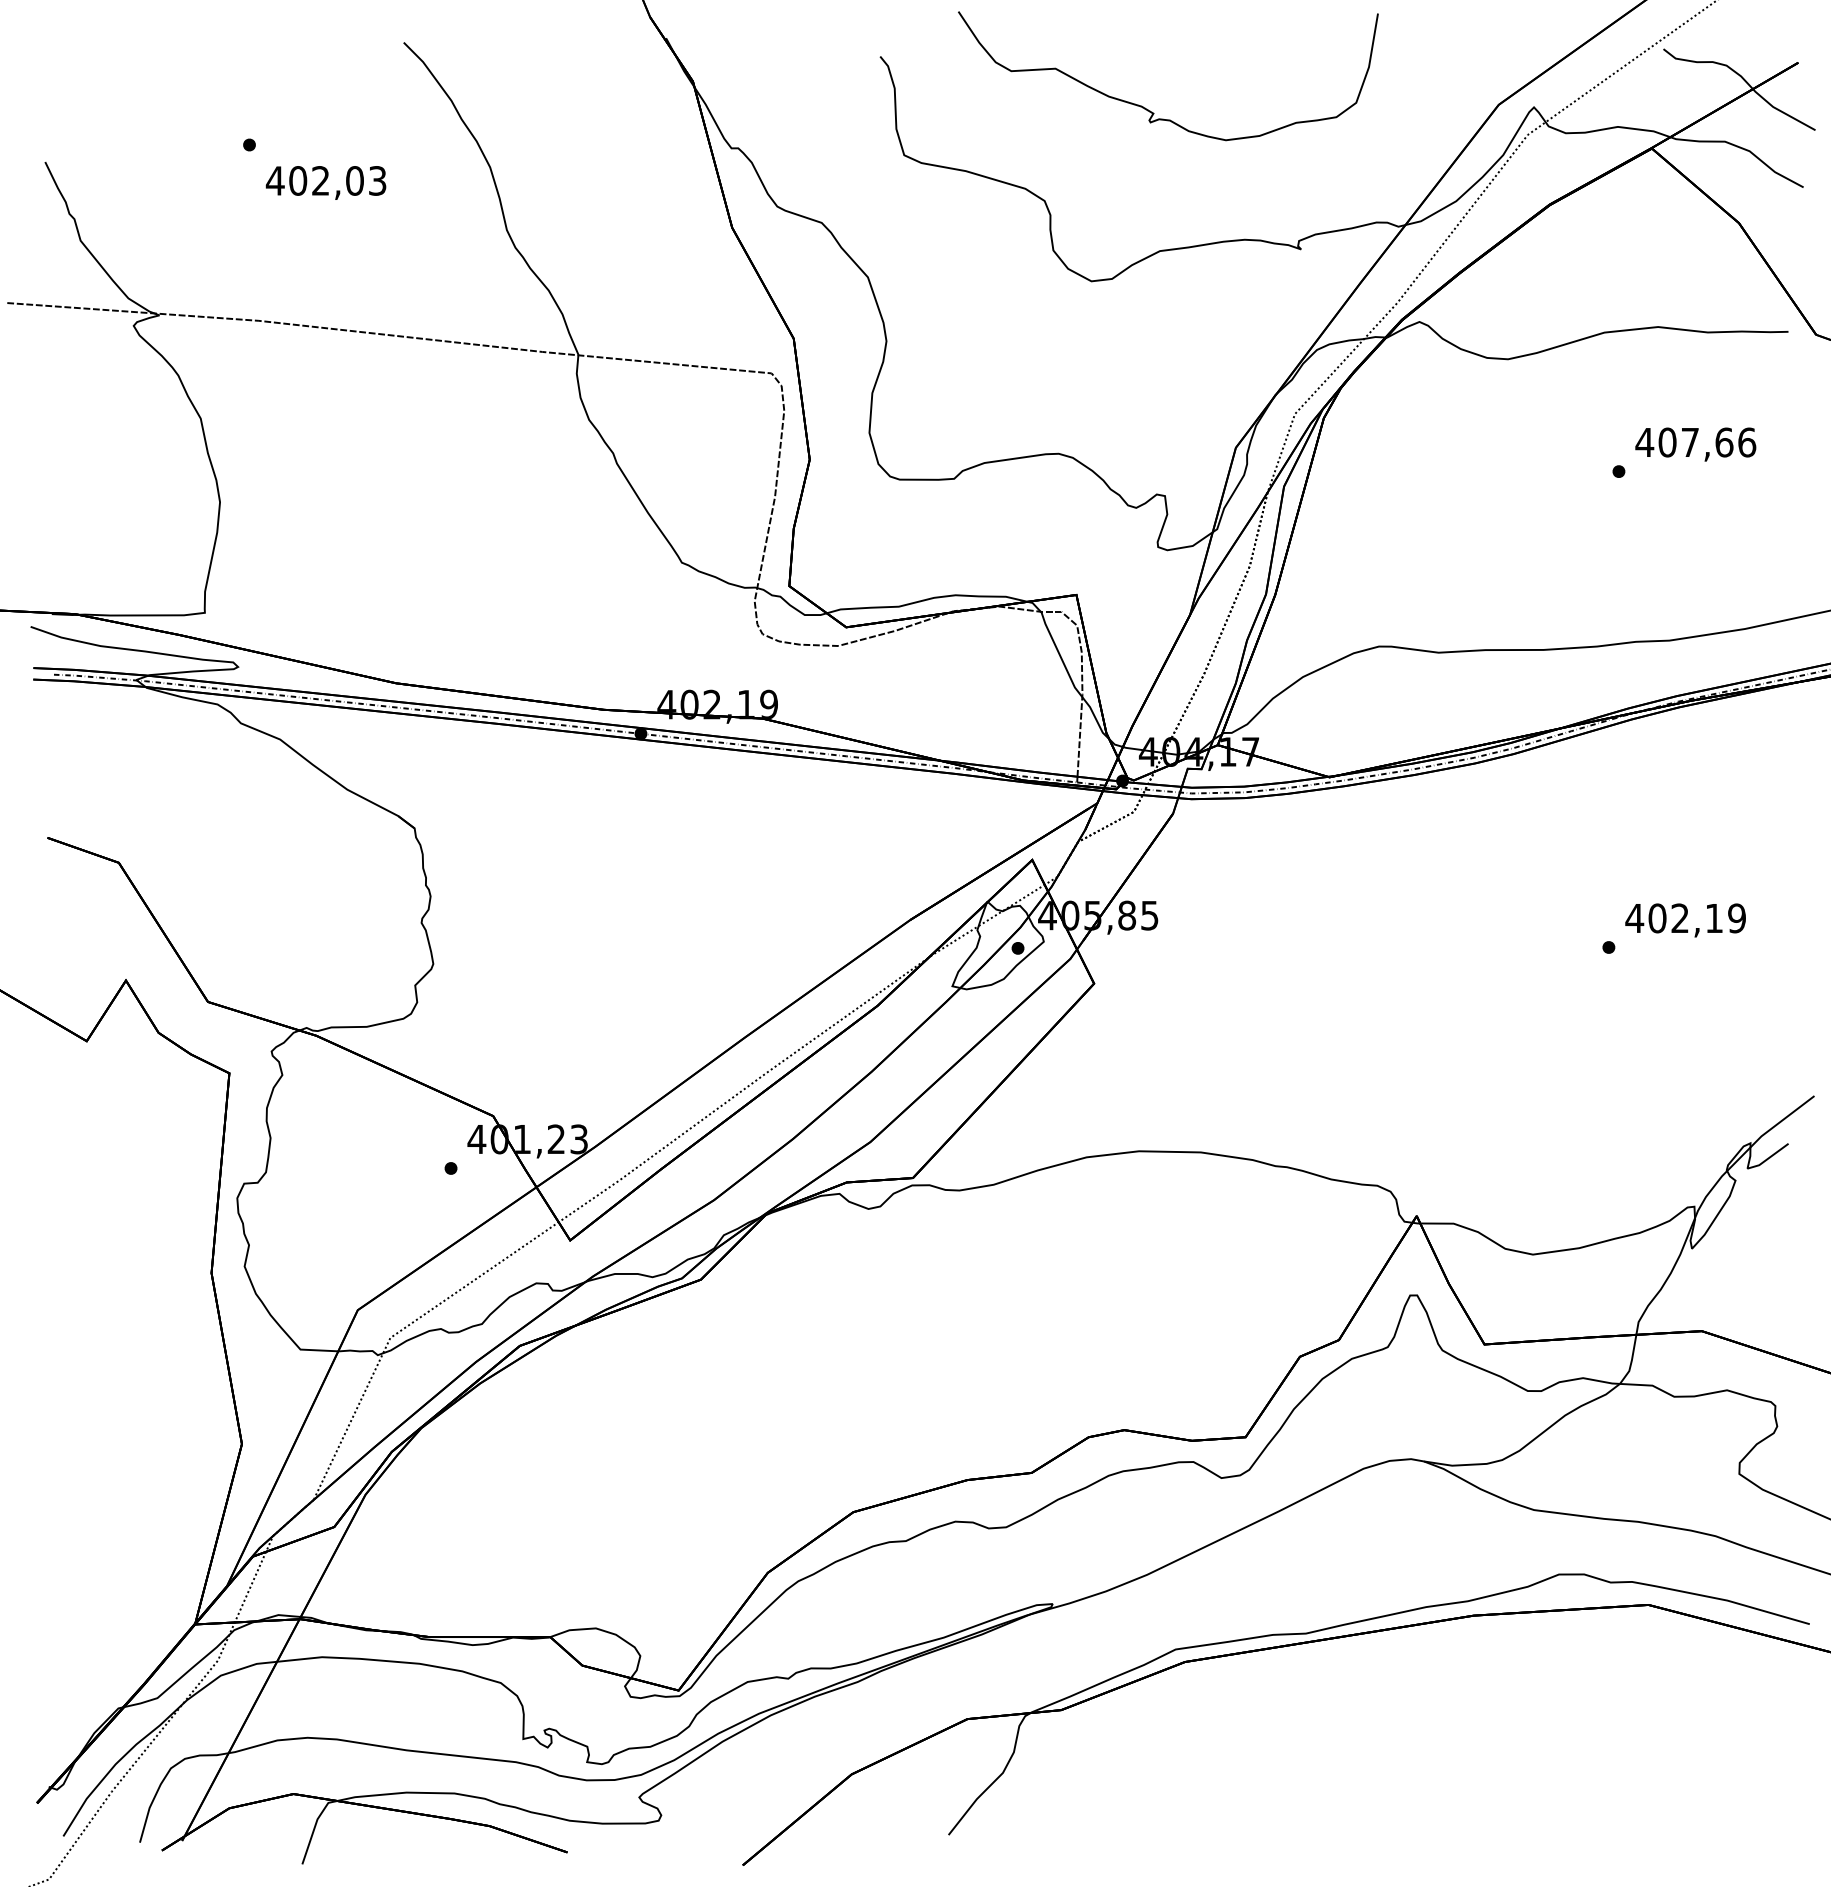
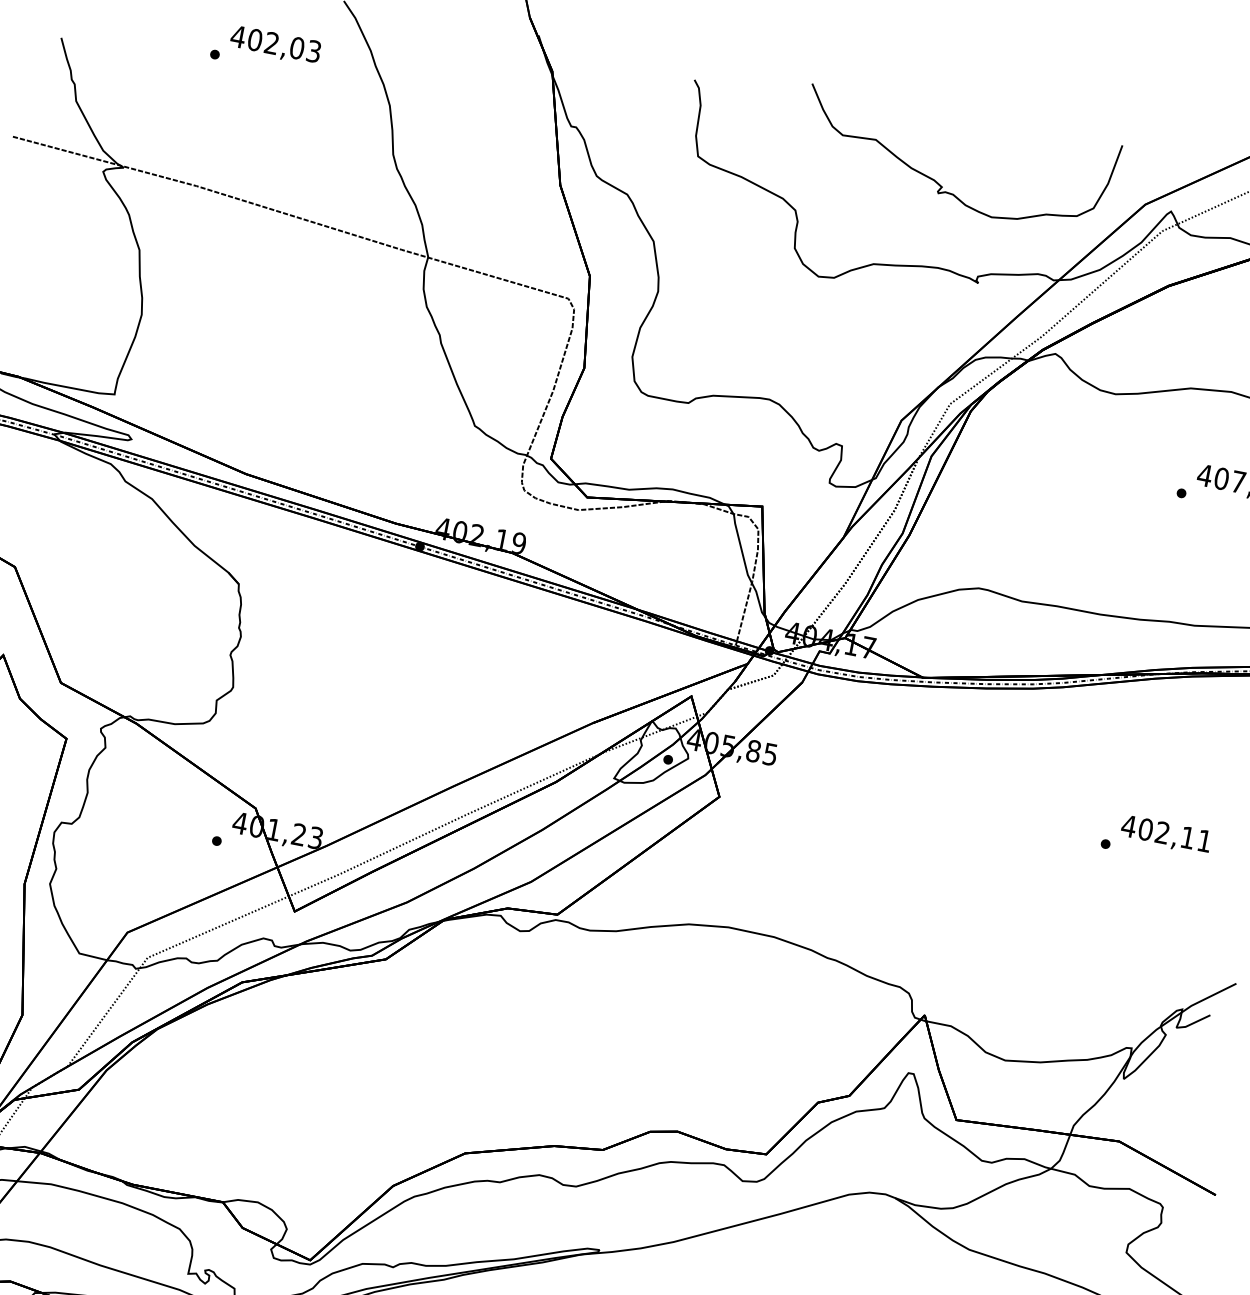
curve: (1150, 110) -> (940, 184), moved
text: (325, 182) -> (275, 45), moved
text: (1736, 918) -> (1204, 841), 402,19 -> 402,11

